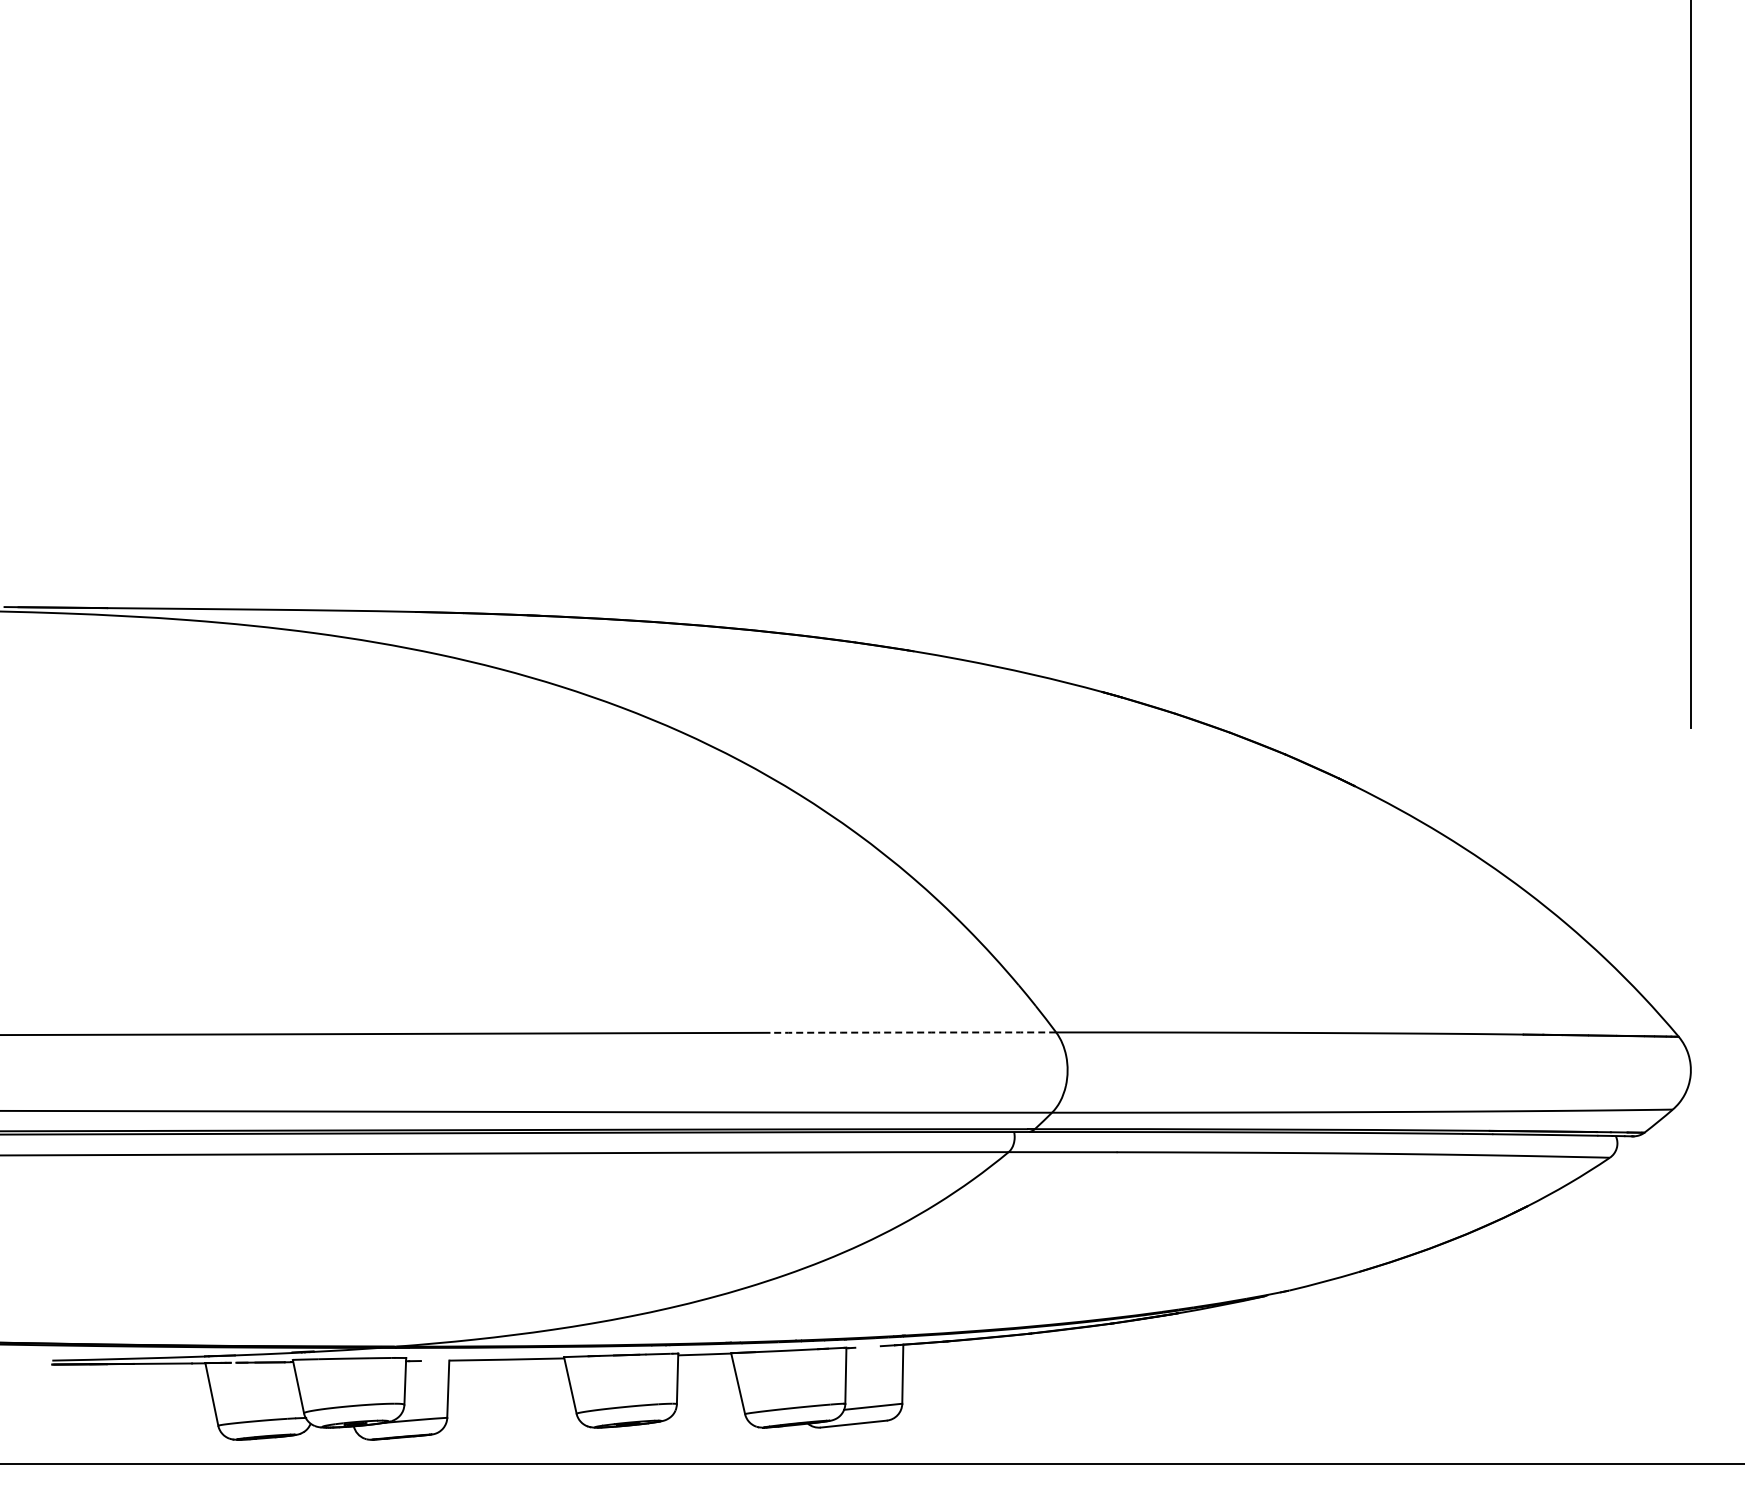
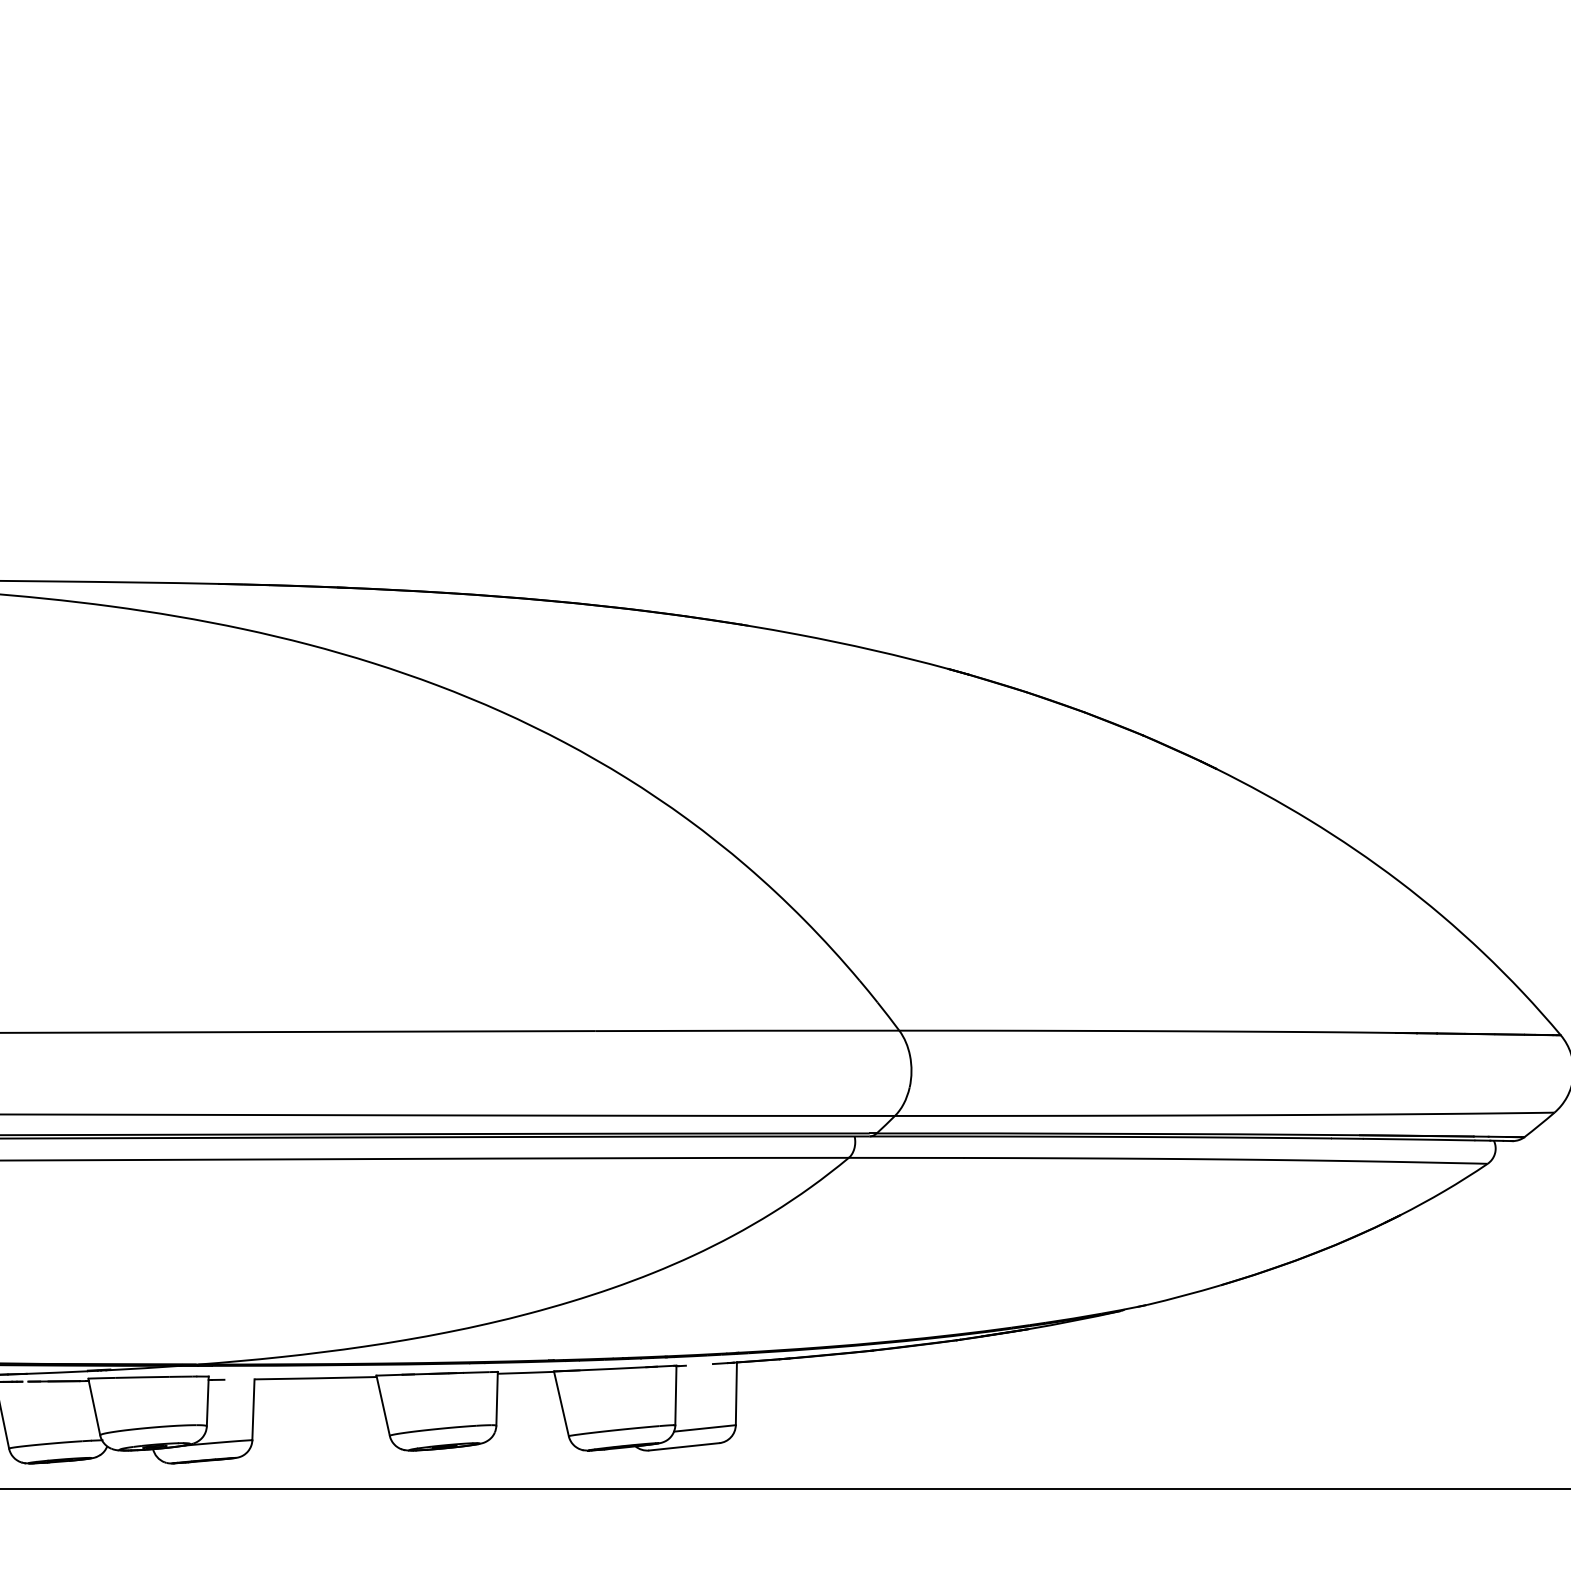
arc: (913, 1032) -> (747, 1030), dashed -> solid

